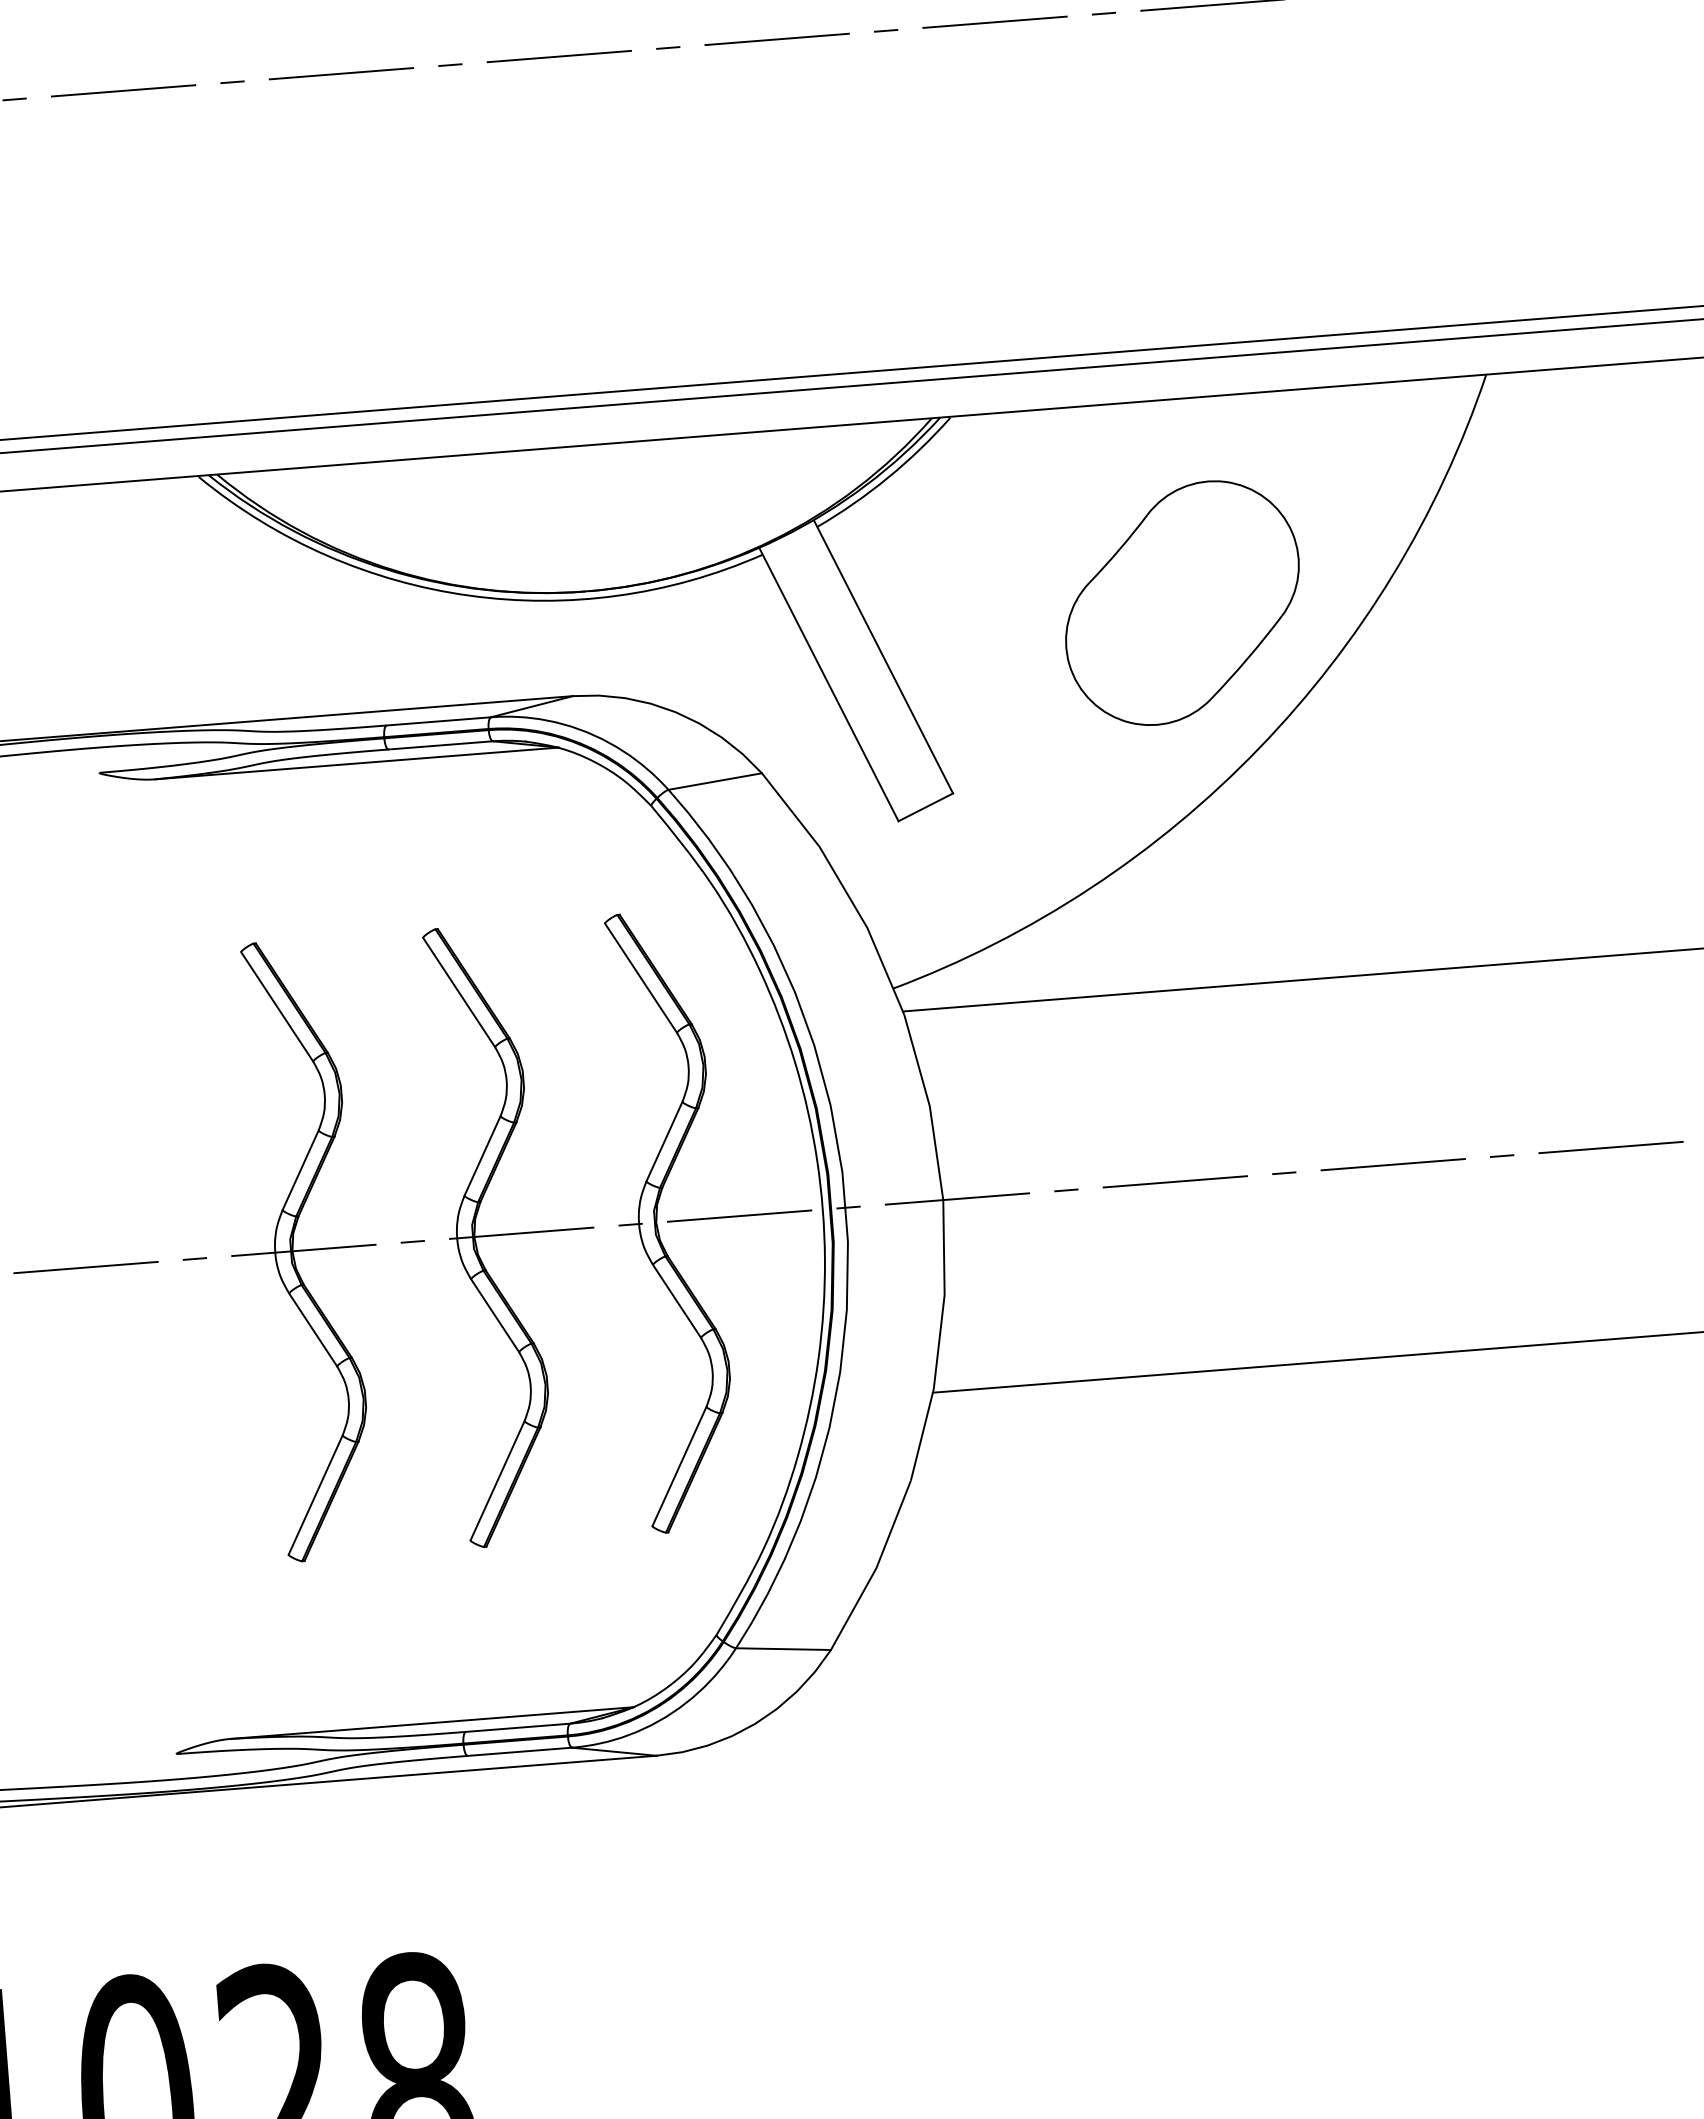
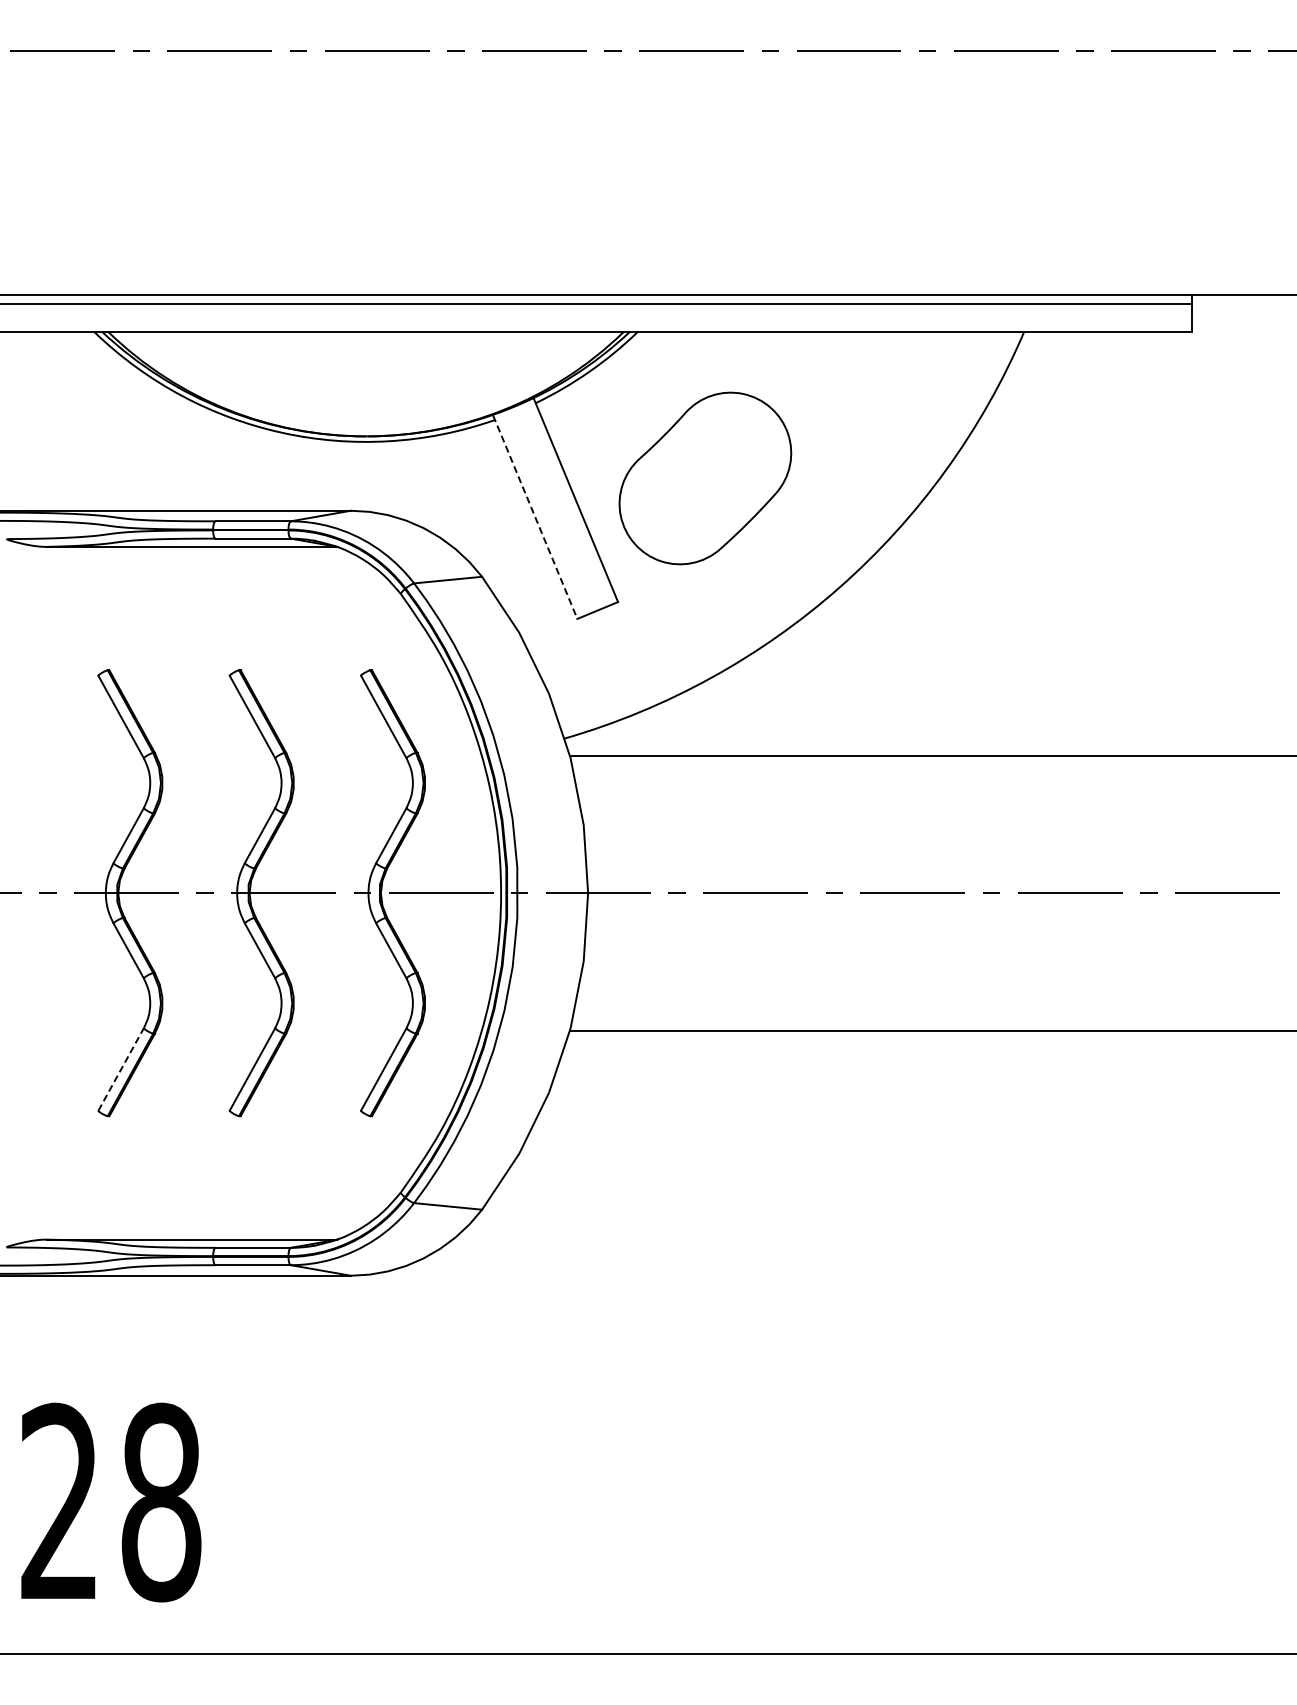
part: (1182, 603) -> (705, 478), moved
line: (829, 685) -> (535, 517), solid -> dashed
line: (316, 1495) -> (121, 1069), solid -> dashed

